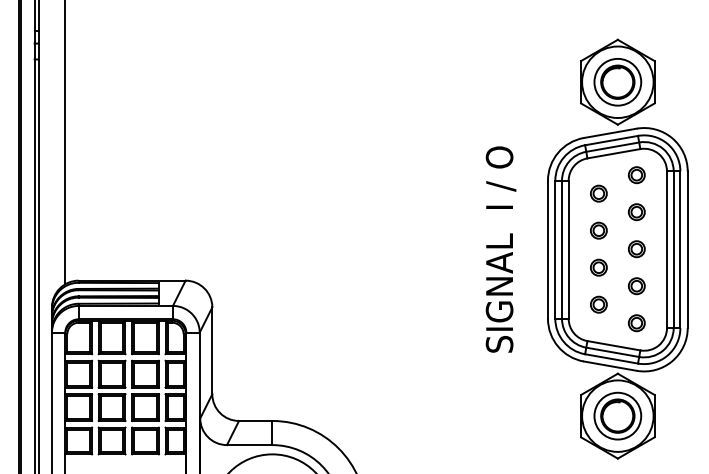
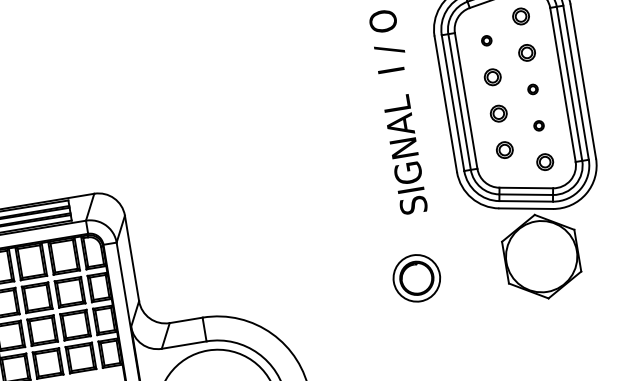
part: (598, 193) -> (486, 40), size x0.6
part: (636, 249) -> (532, 89), size x0.6
part: (636, 286) -> (538, 126), size x0.6
part: (617, 415) -> (416, 277), moved

